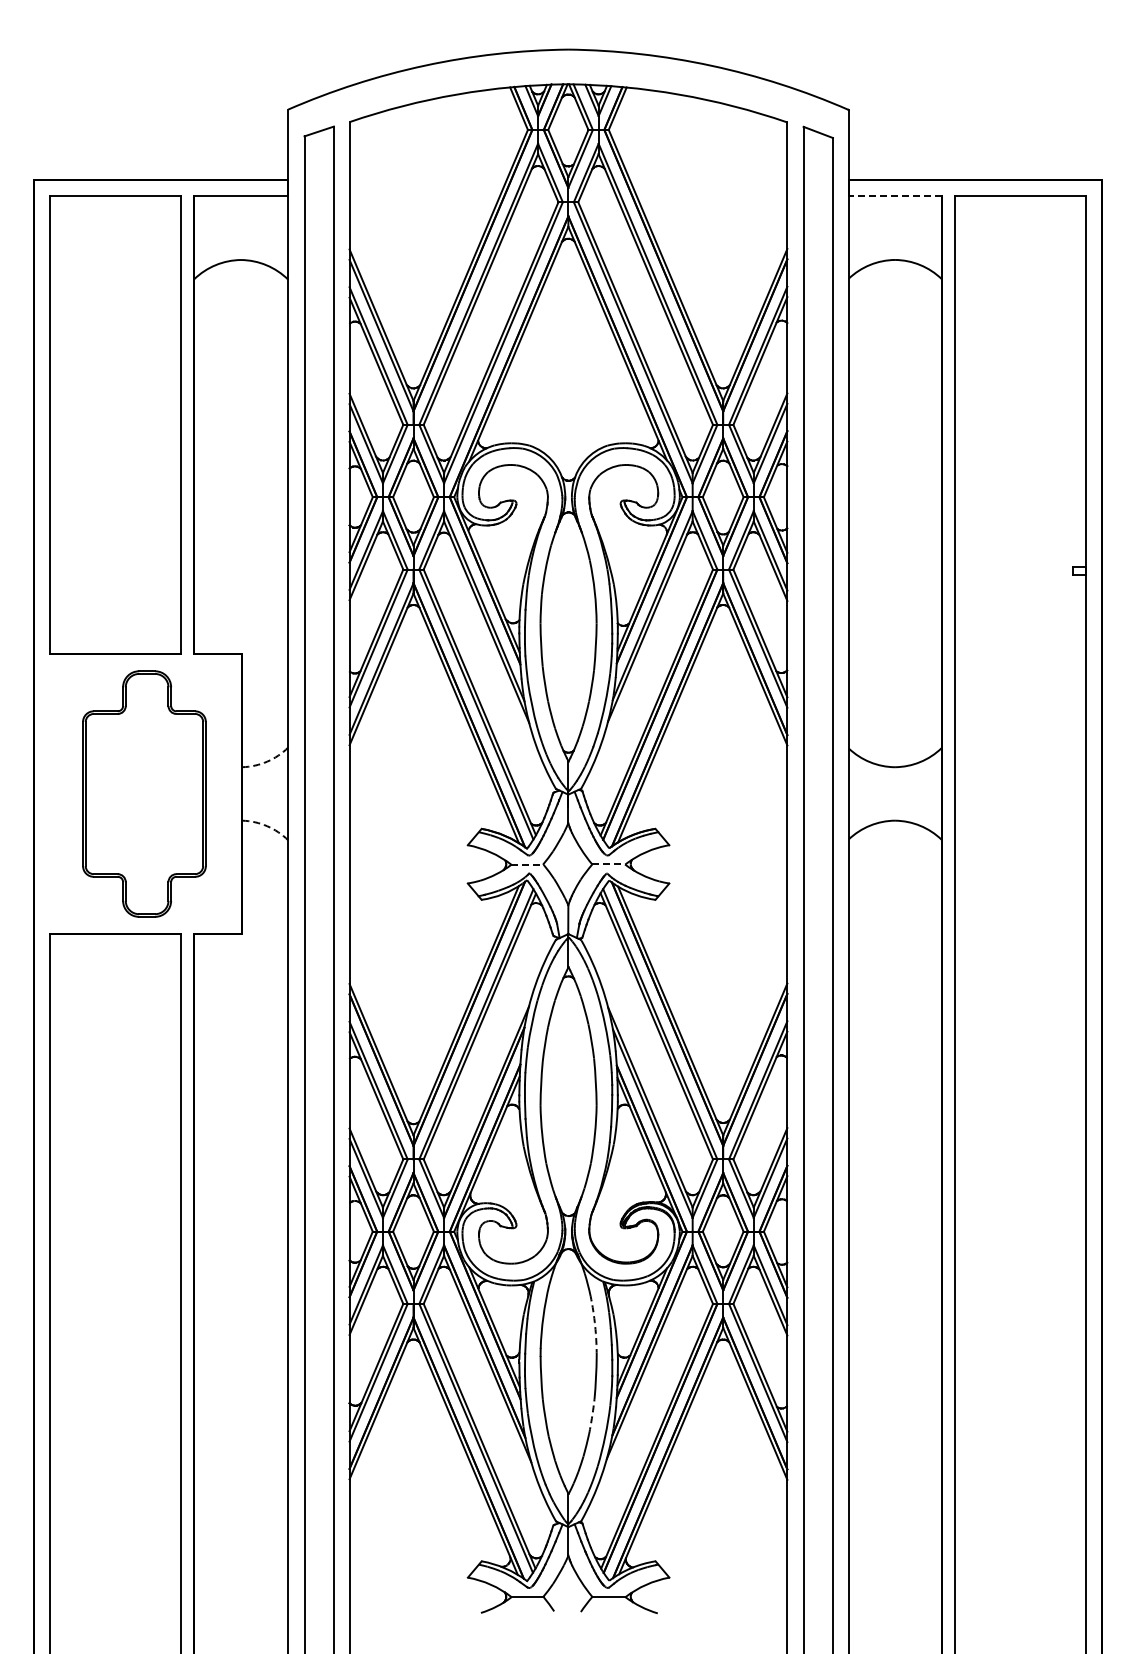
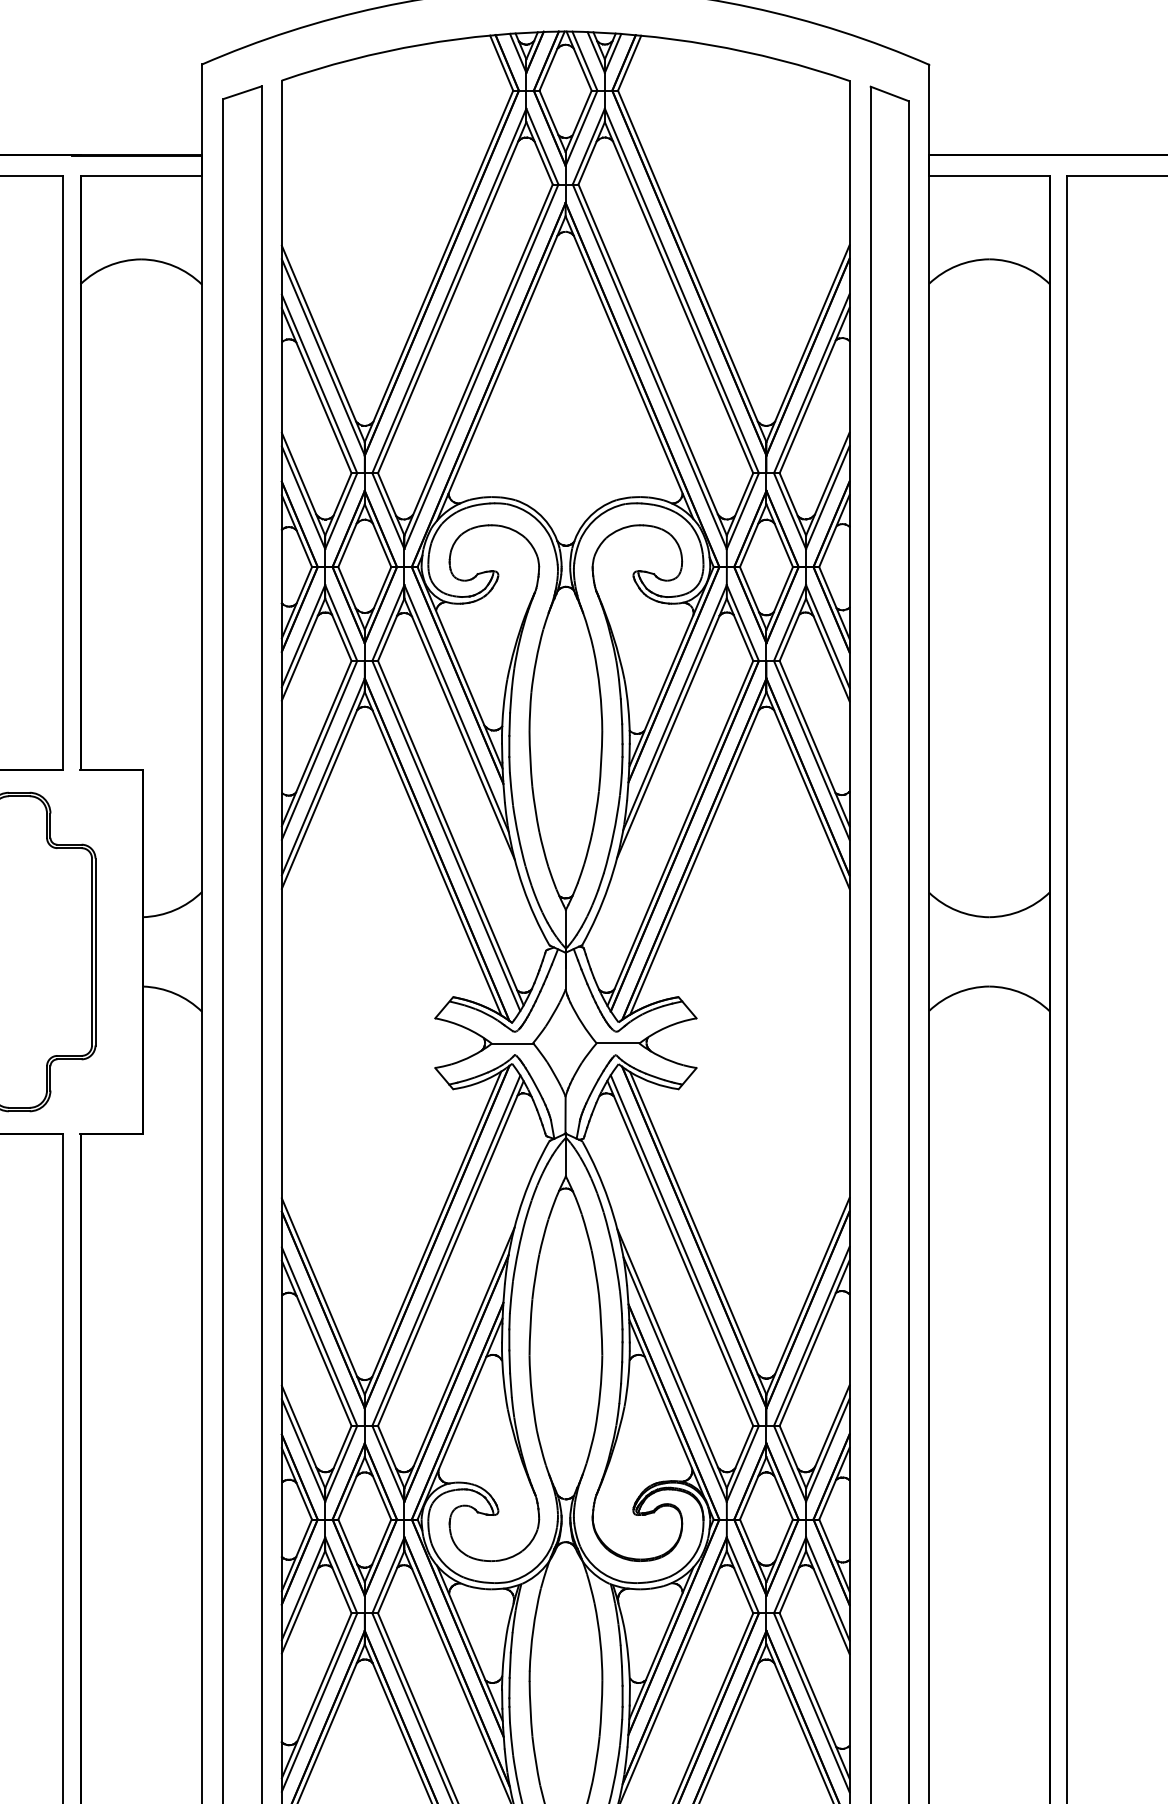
line: (894, 195) -> (988, 175), dashed -> solid
arc: (267, 761) -> (175, 909), dashed -> solid
arc: (267, 826) -> (175, 994), dashed -> solid
line: (528, 864) -> (513, 1043), dashed -> solid
line: (608, 864) -> (617, 1043), dashed -> solid
arc: (595, 1325) -> (600, 1641), dashed -> solid
arc: (592, 1416) -> (596, 1759), dashed -> solid

